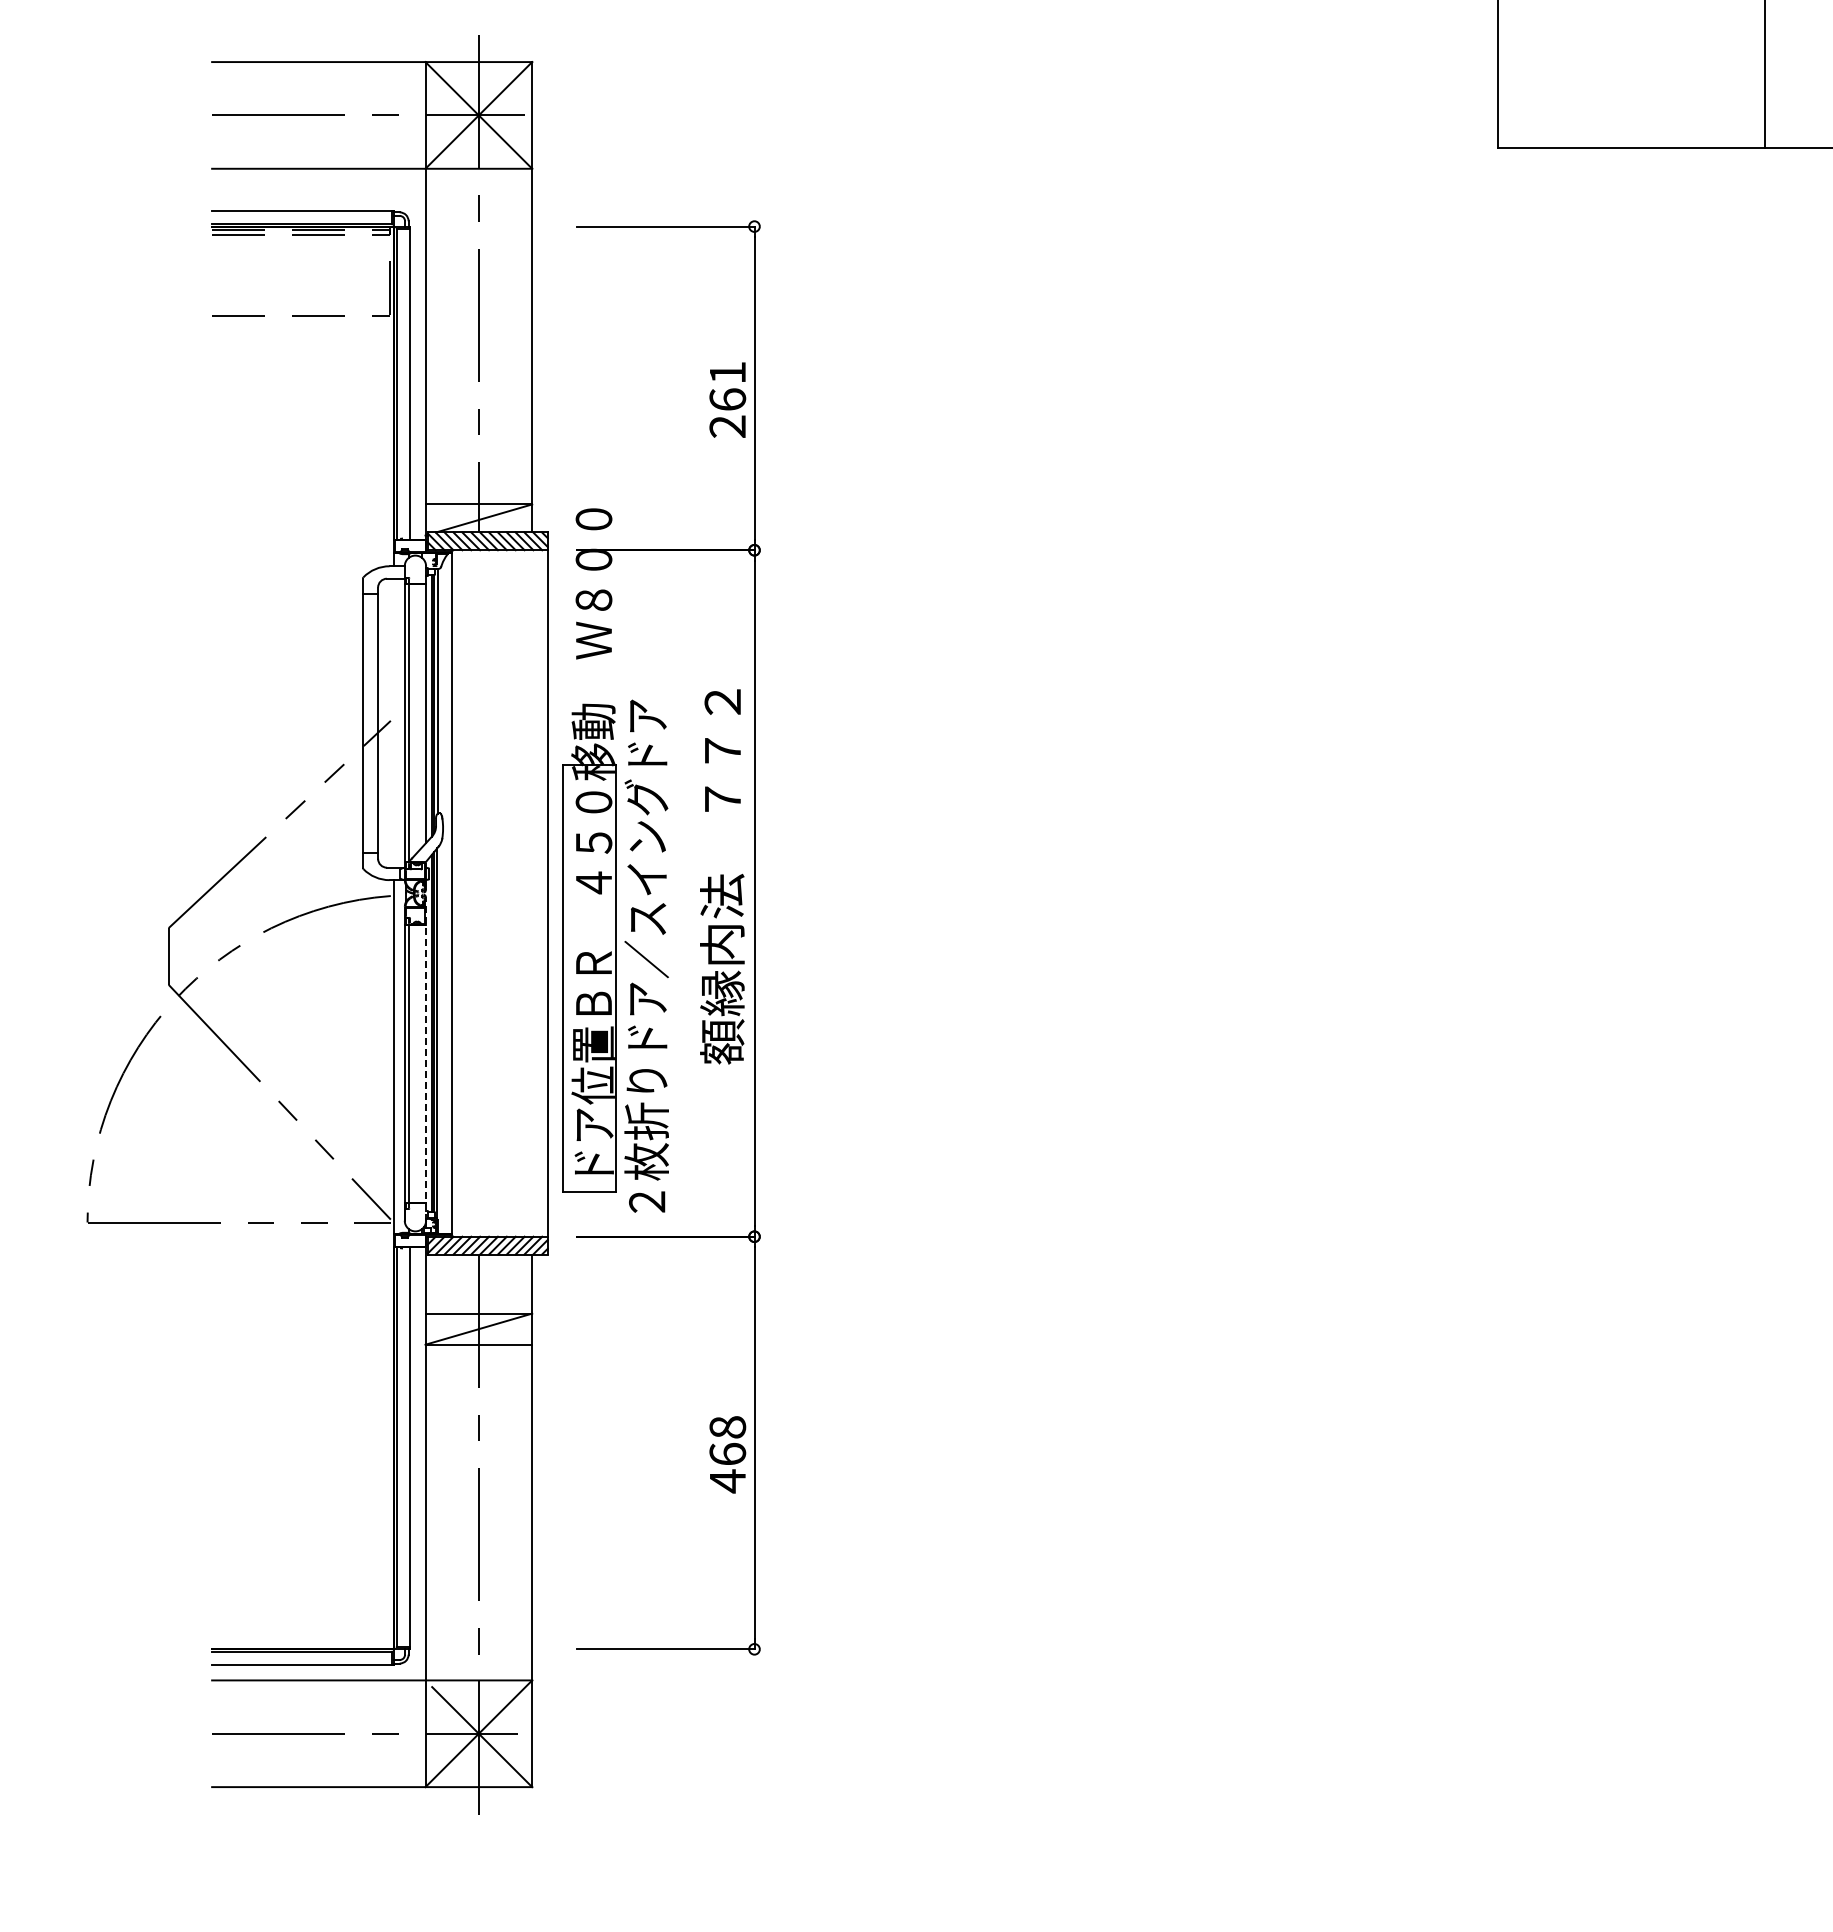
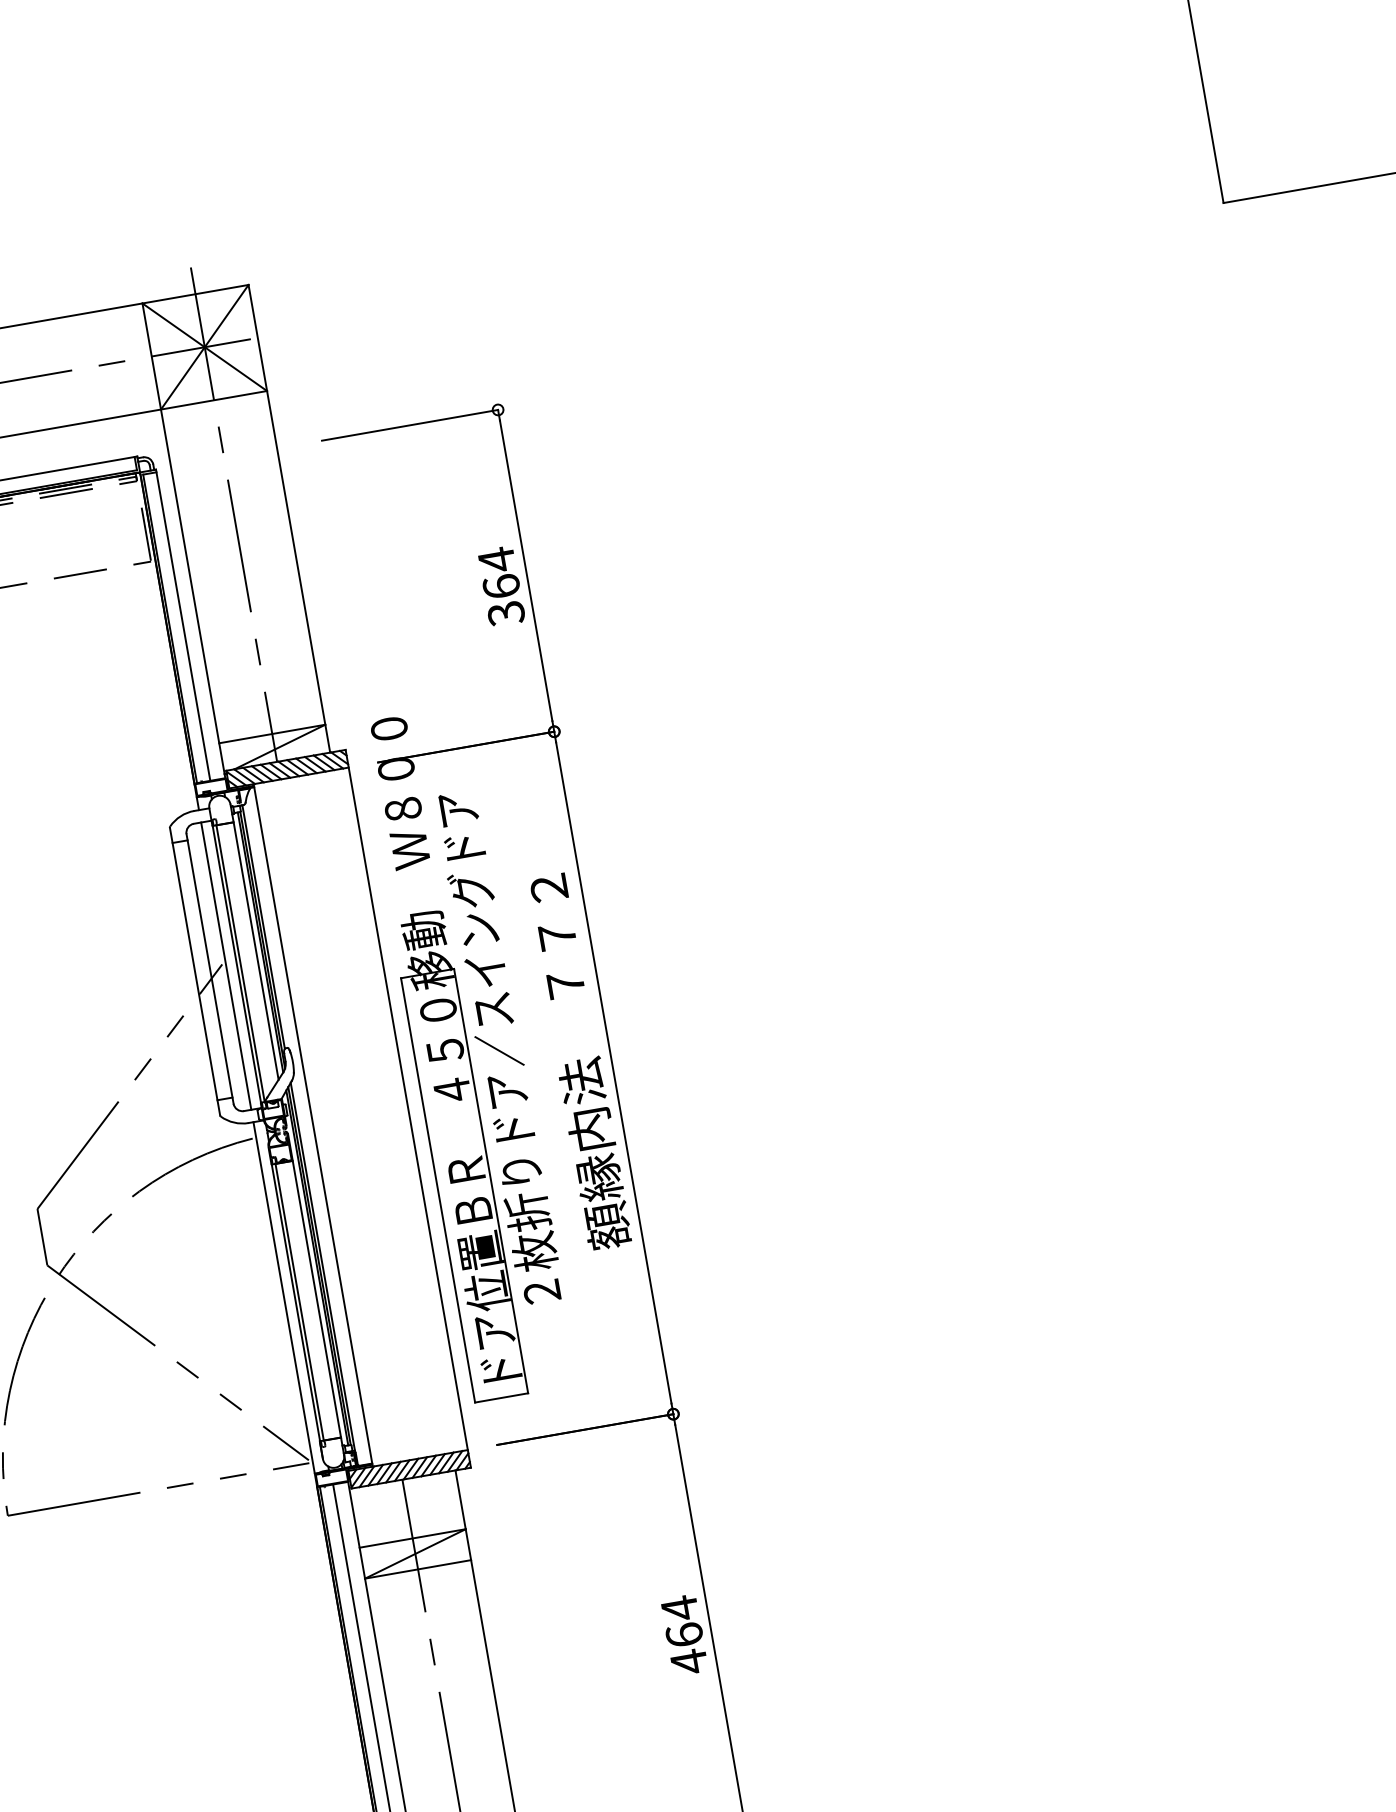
text: (727, 399) -> (501, 586), 261 -> 364
line: (394, 722) -> (226, 965), added
text: (646, 955) -> (498, 1046), moved
line: (426, 1059) -> (316, 1294), dashed -> solid
text: (727, 1427) -> (679, 1608), 468 -> 464

